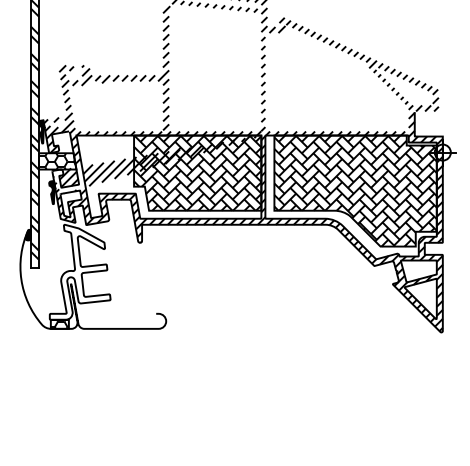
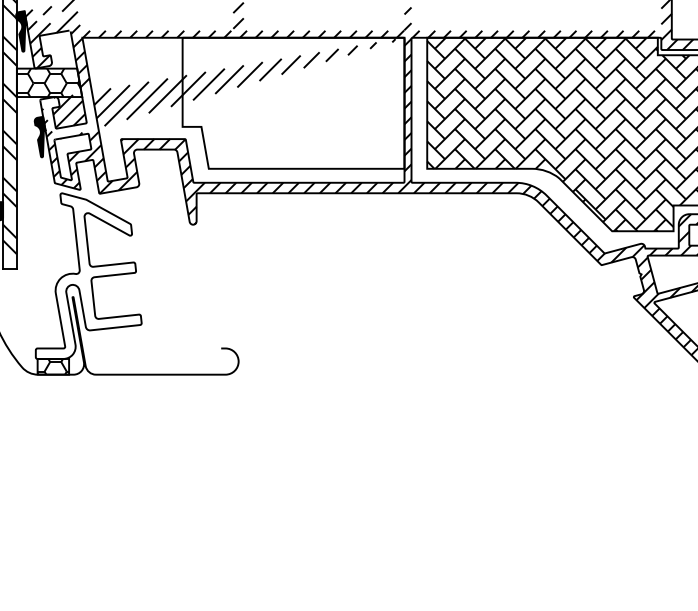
hatch: (197, 172) -> (293, 102), removed

